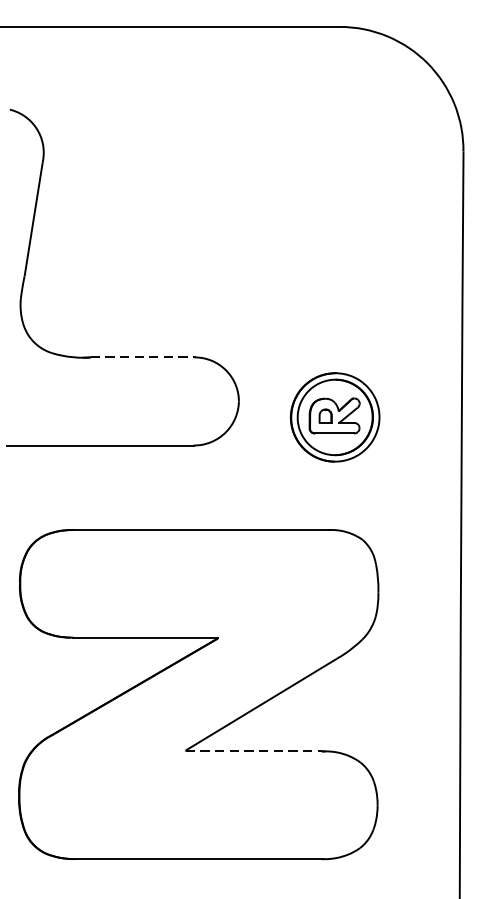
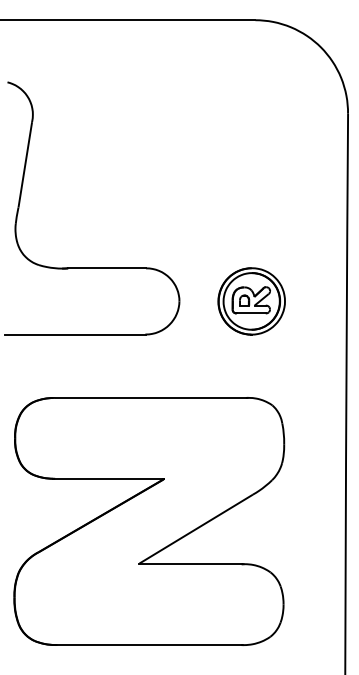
line: (143, 357) -> (107, 268), dashed -> solid
part: (334, 417) -> (251, 301), moved
line: (254, 751) -> (191, 564), dashed -> solid

